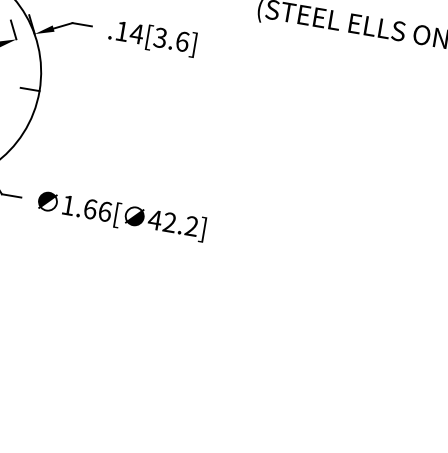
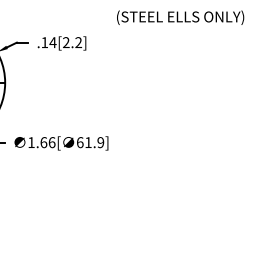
text: (171, 39) -> (72, 42), .14[3.6] -> .14[2.2]
text: (173, 223) -> (90, 142), 42.2] -> 61.9]

